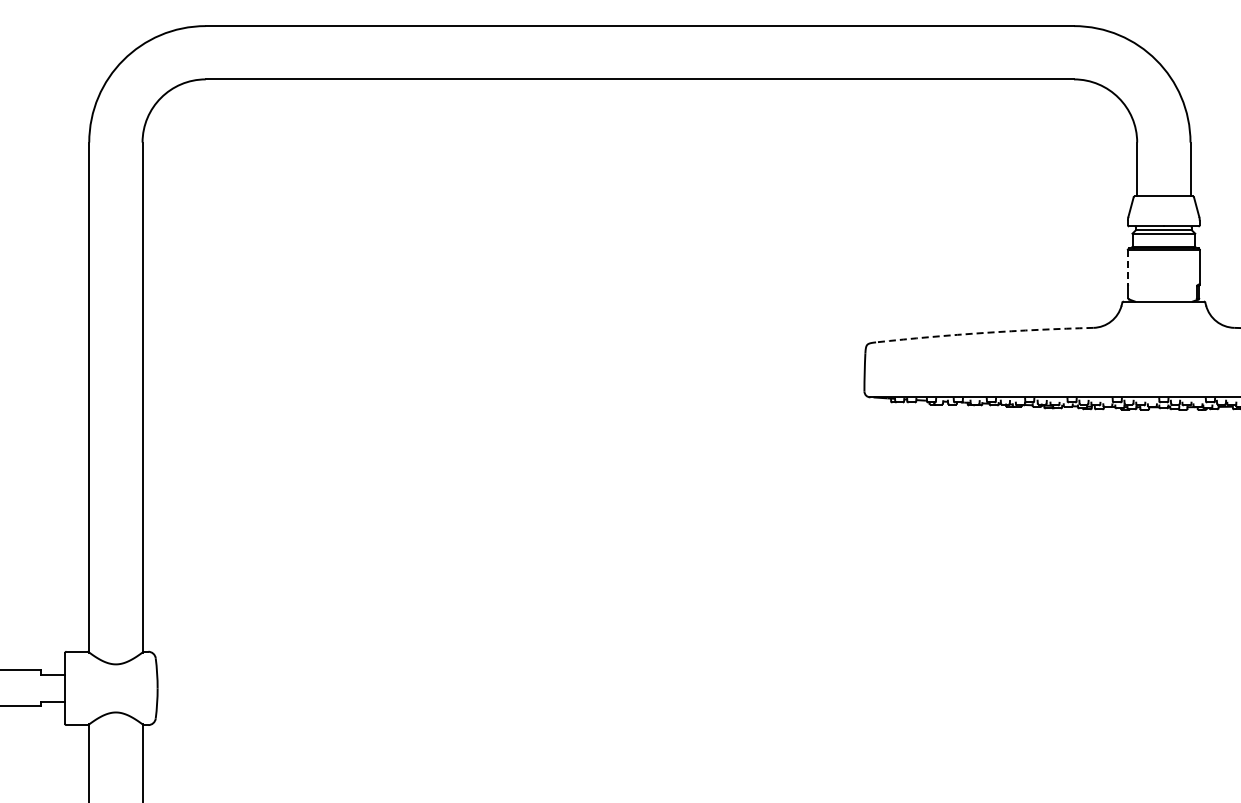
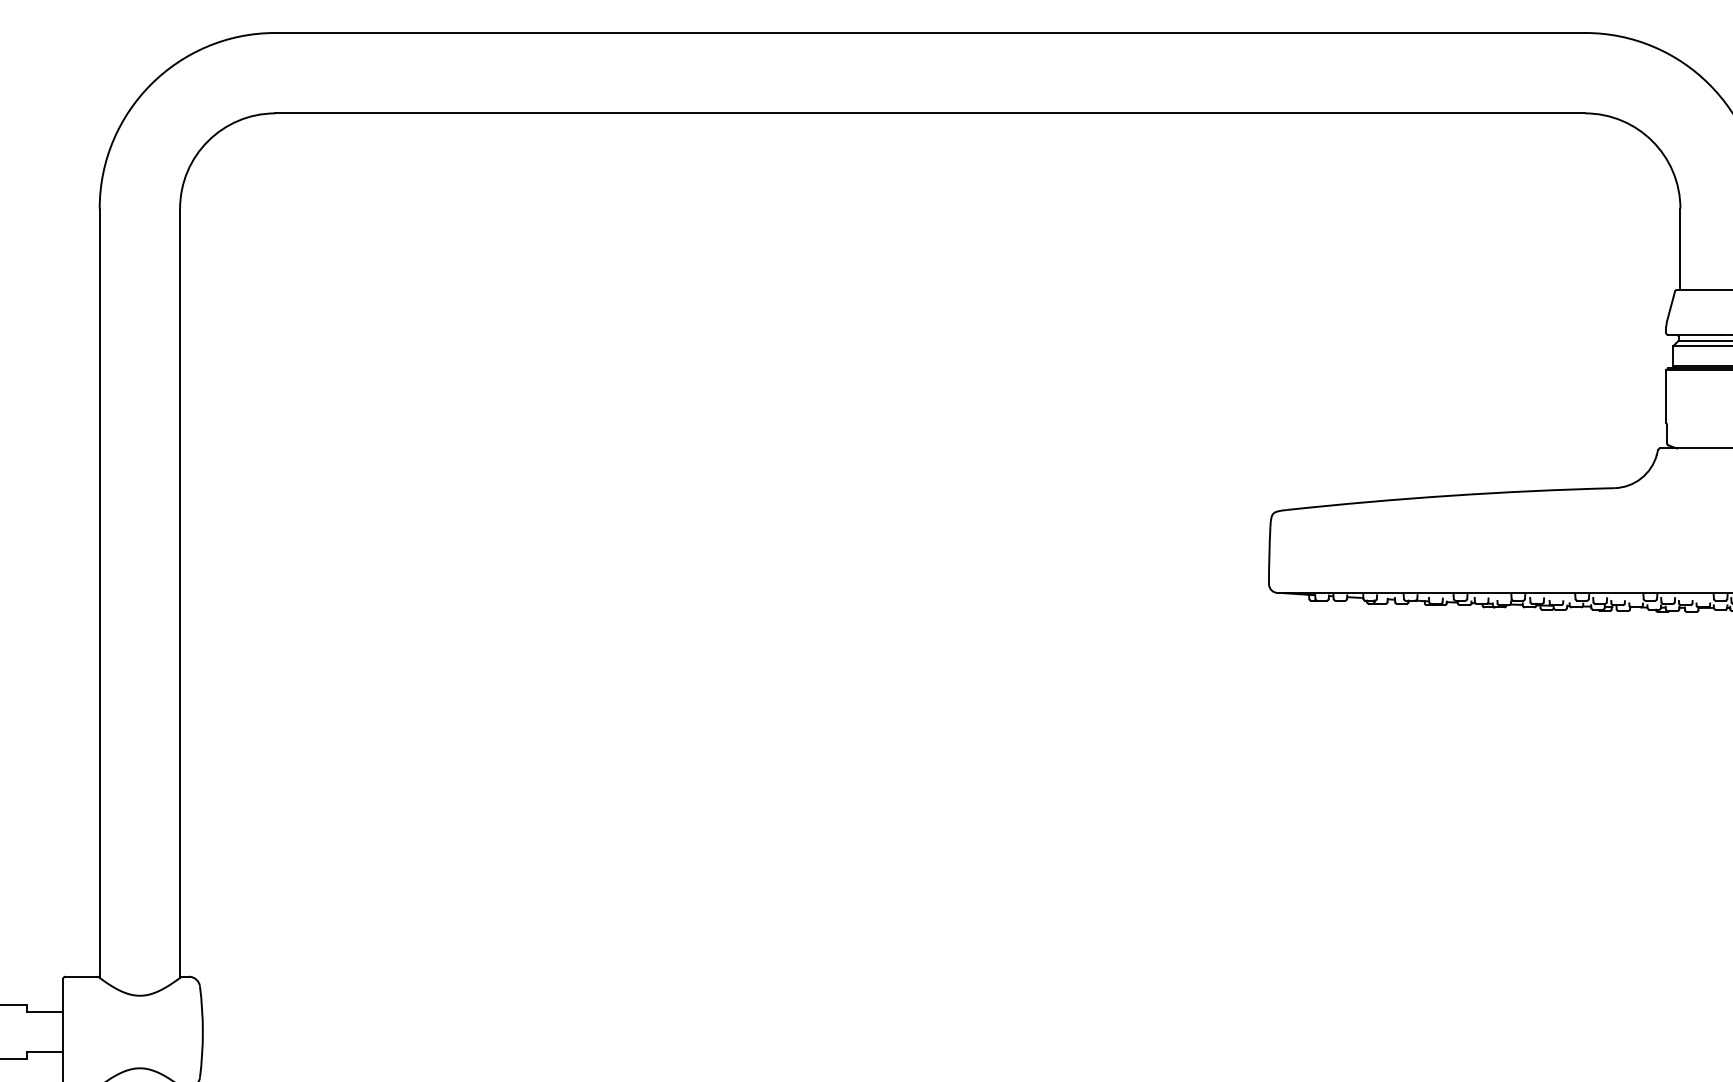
line: (1127, 267) -> (1665, 397), dashed -> solid
arc: (984, 332) -> (1450, 495), dashed -> solid

